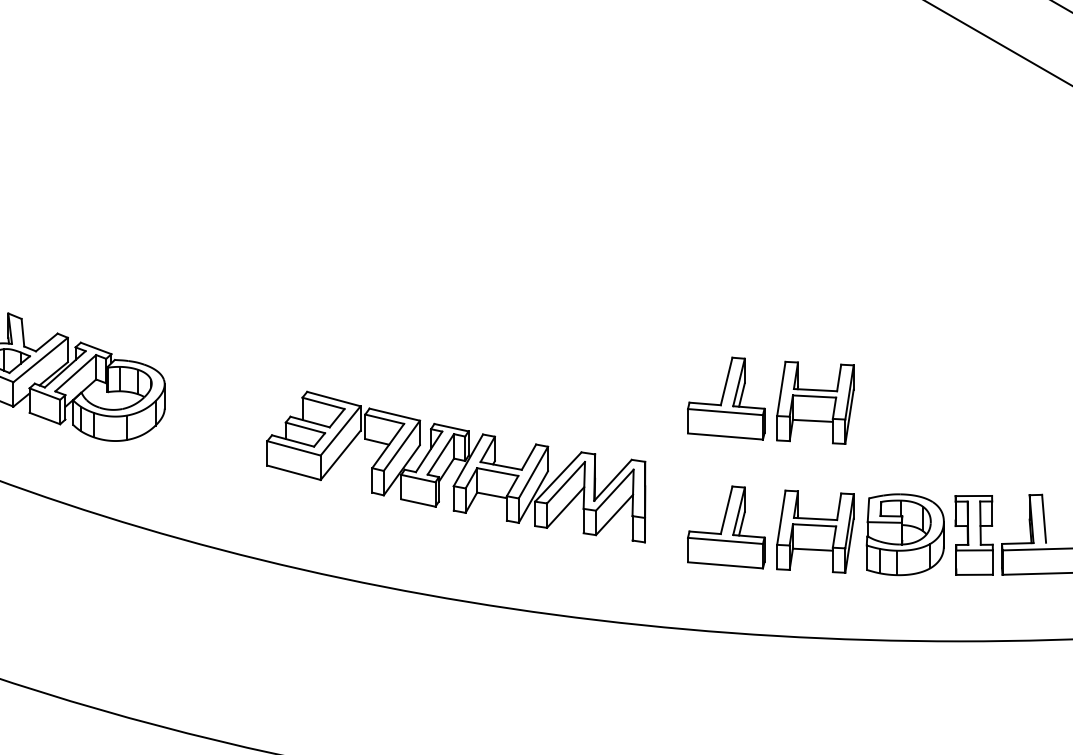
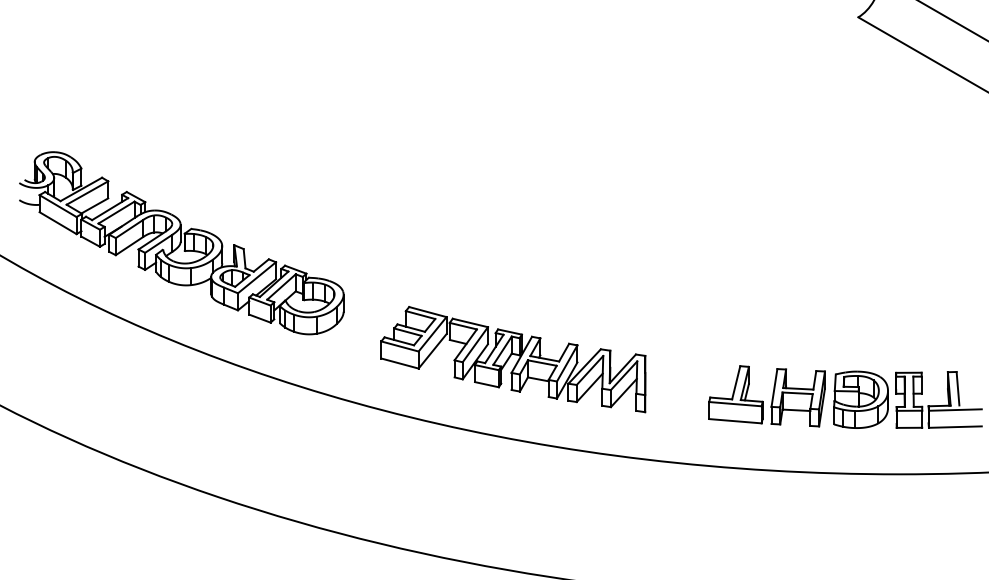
part: (769, 401) -> (766, 306), removed
part: (456, 466) -> (513, 359), moved

